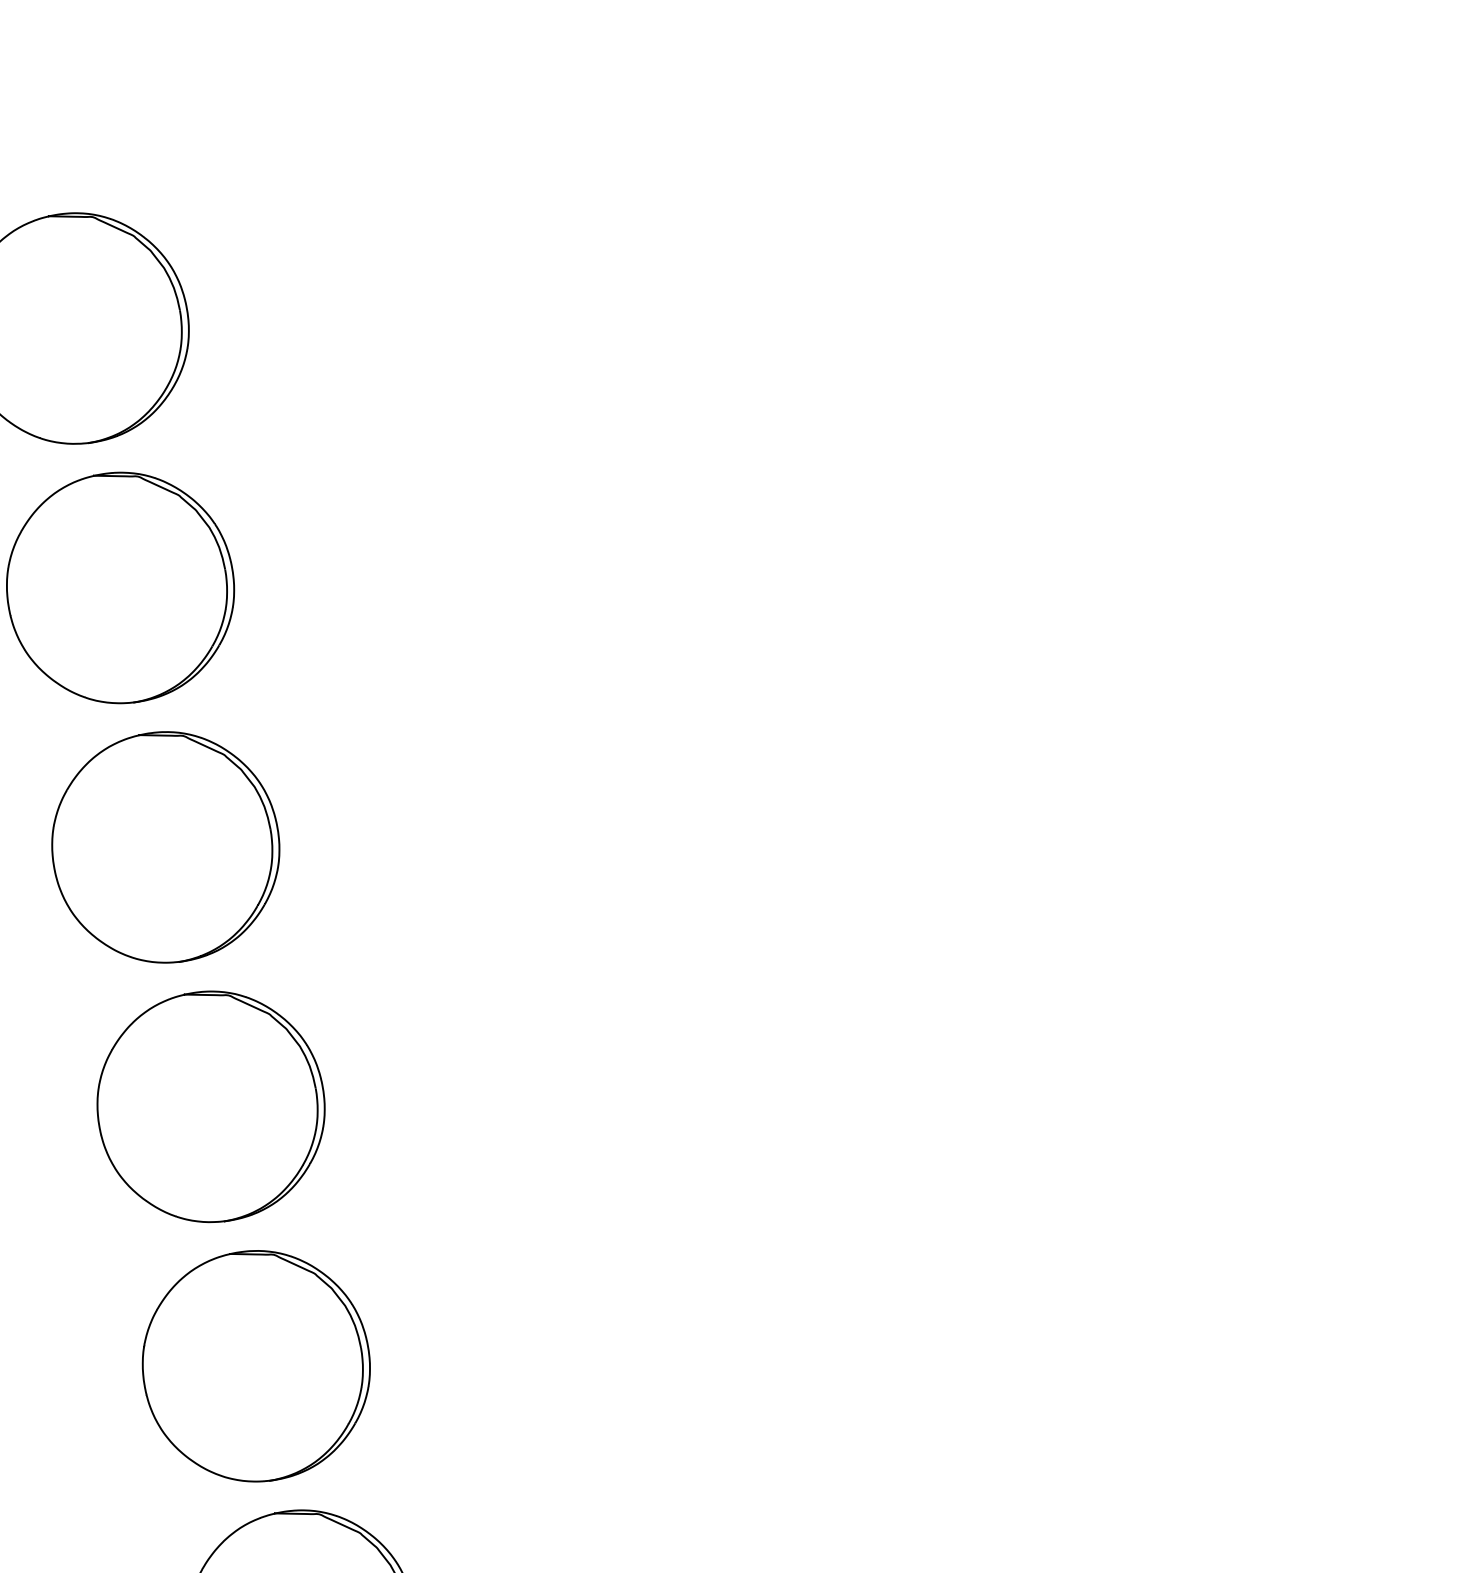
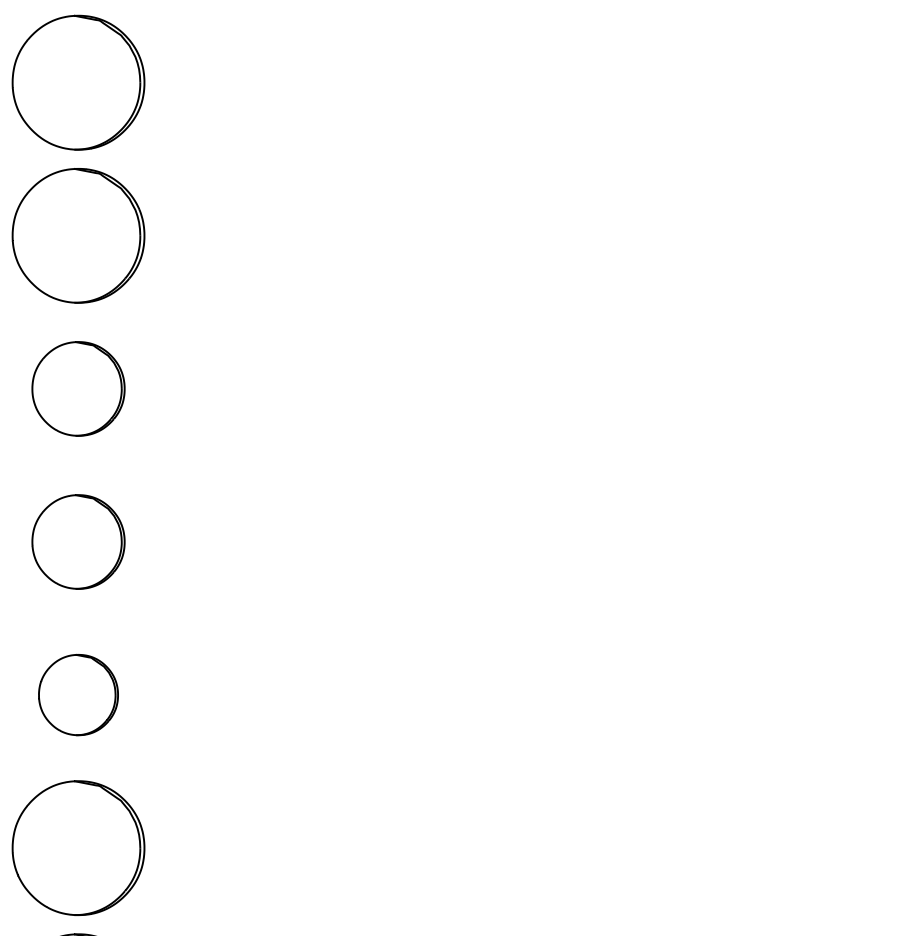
part: (165, 846) -> (78, 388), size x0.7
part: (210, 1105) -> (78, 541), size x0.7
part: (256, 1365) -> (78, 694), size x0.6

